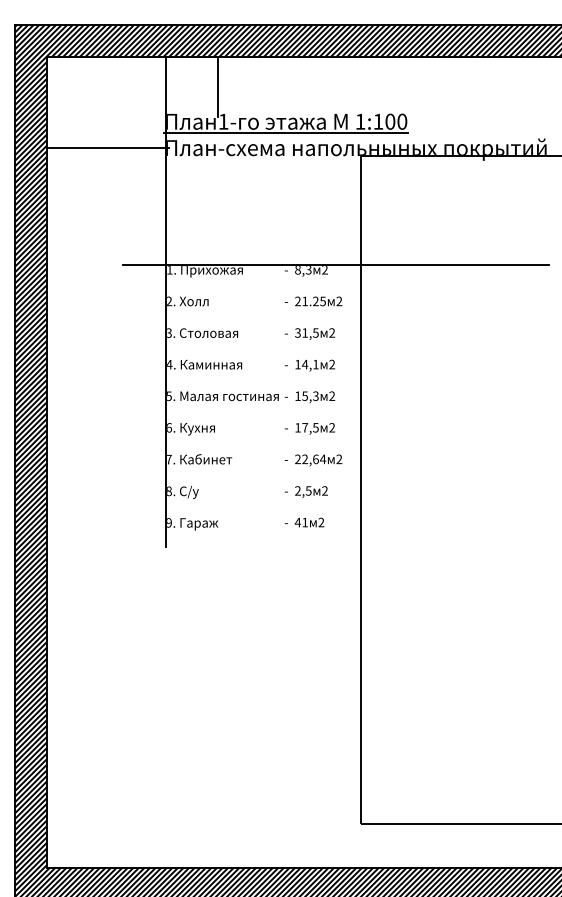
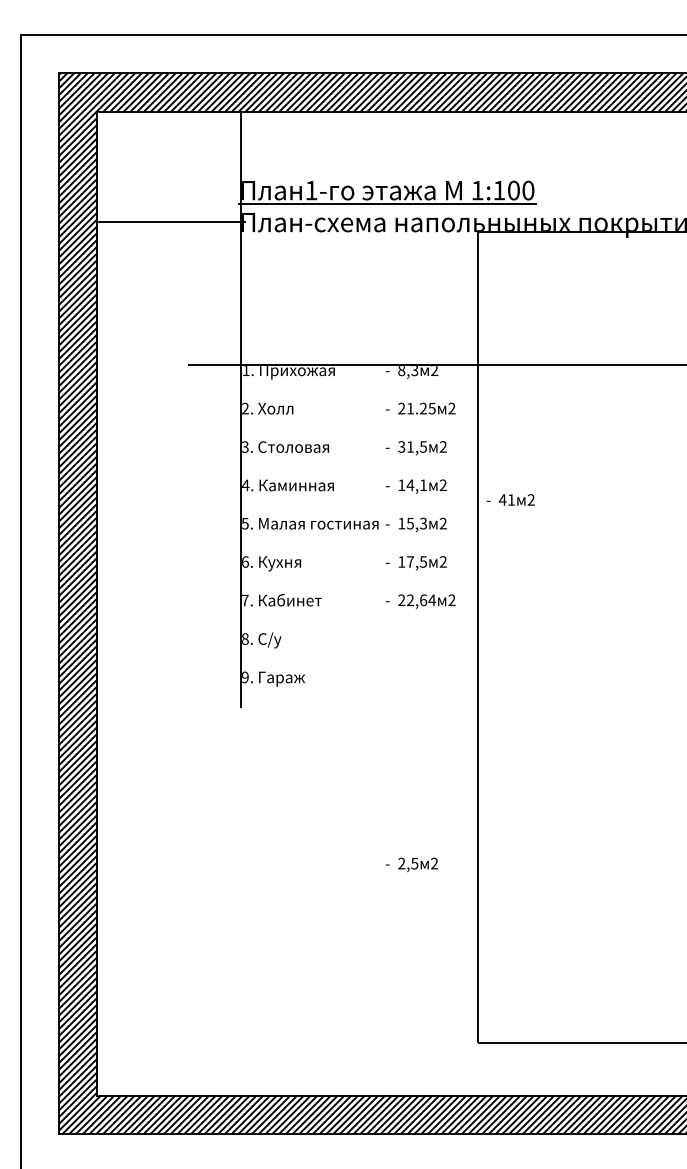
line: (217, 87) -> (304, 149), removed
text: (306, 491) -> (411, 864), moved
text: (304, 522) -> (510, 499), moved

